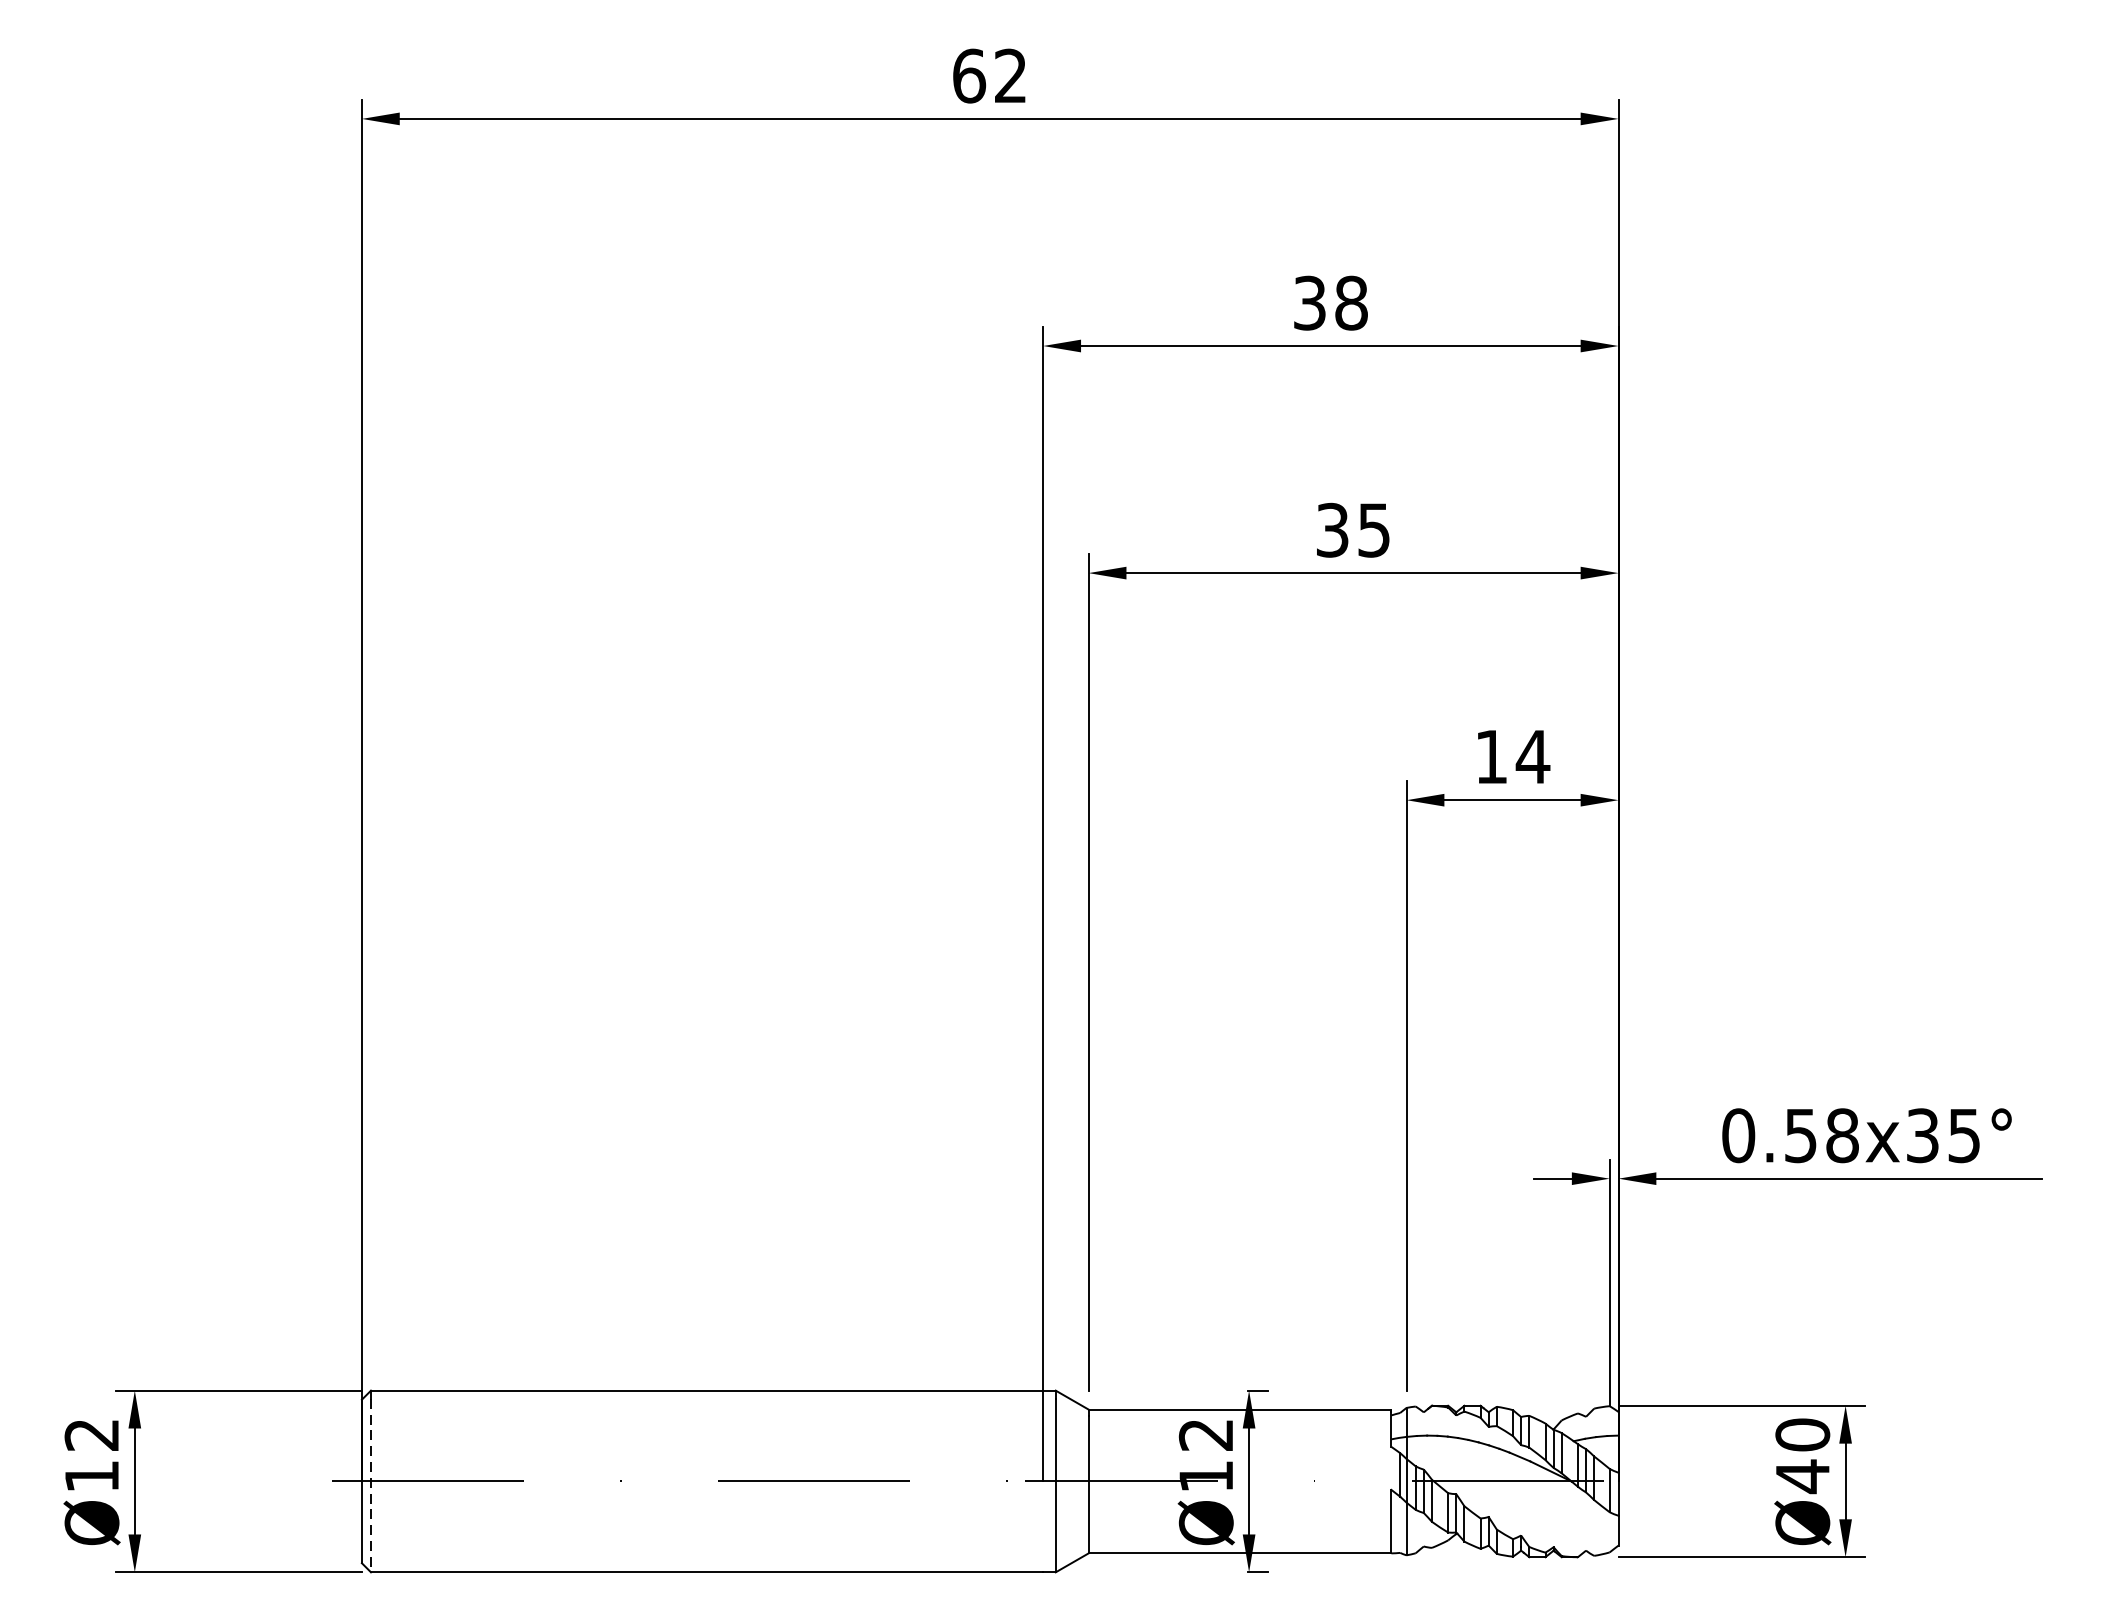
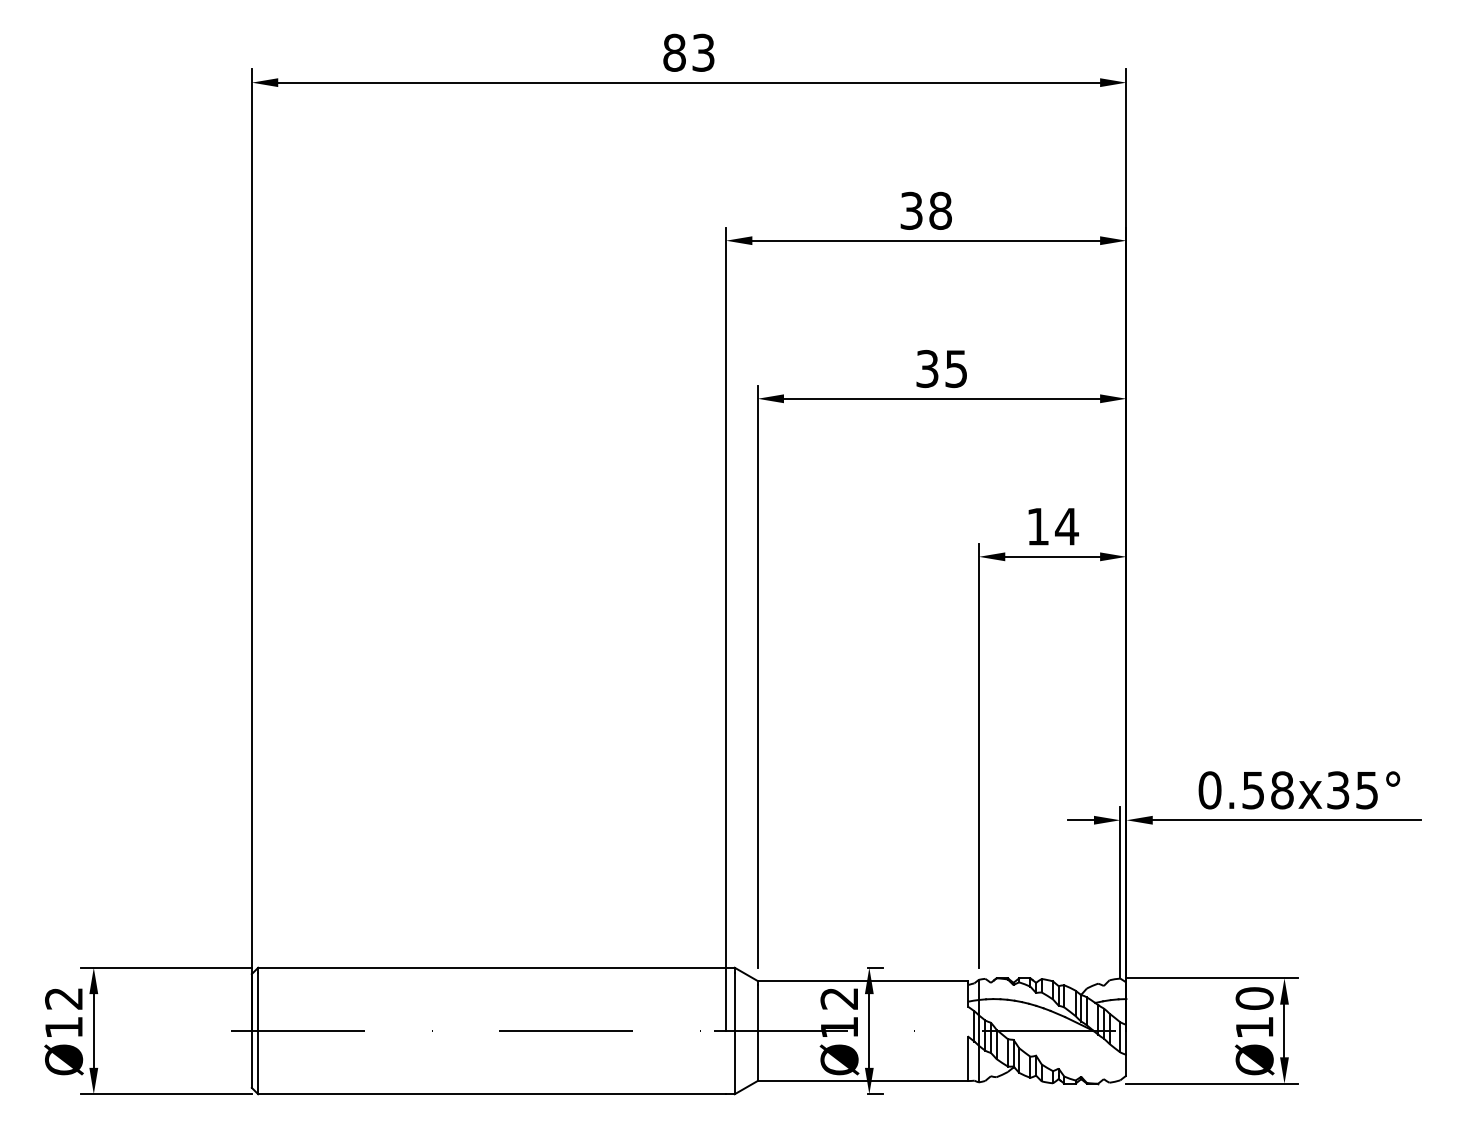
text: (989, 75) -> (688, 52), 62 -> 83
text: (1802, 1476) -> (1254, 1027), Ø40 -> Ø10
line: (371, 1486) -> (258, 1034), dashed -> solid

